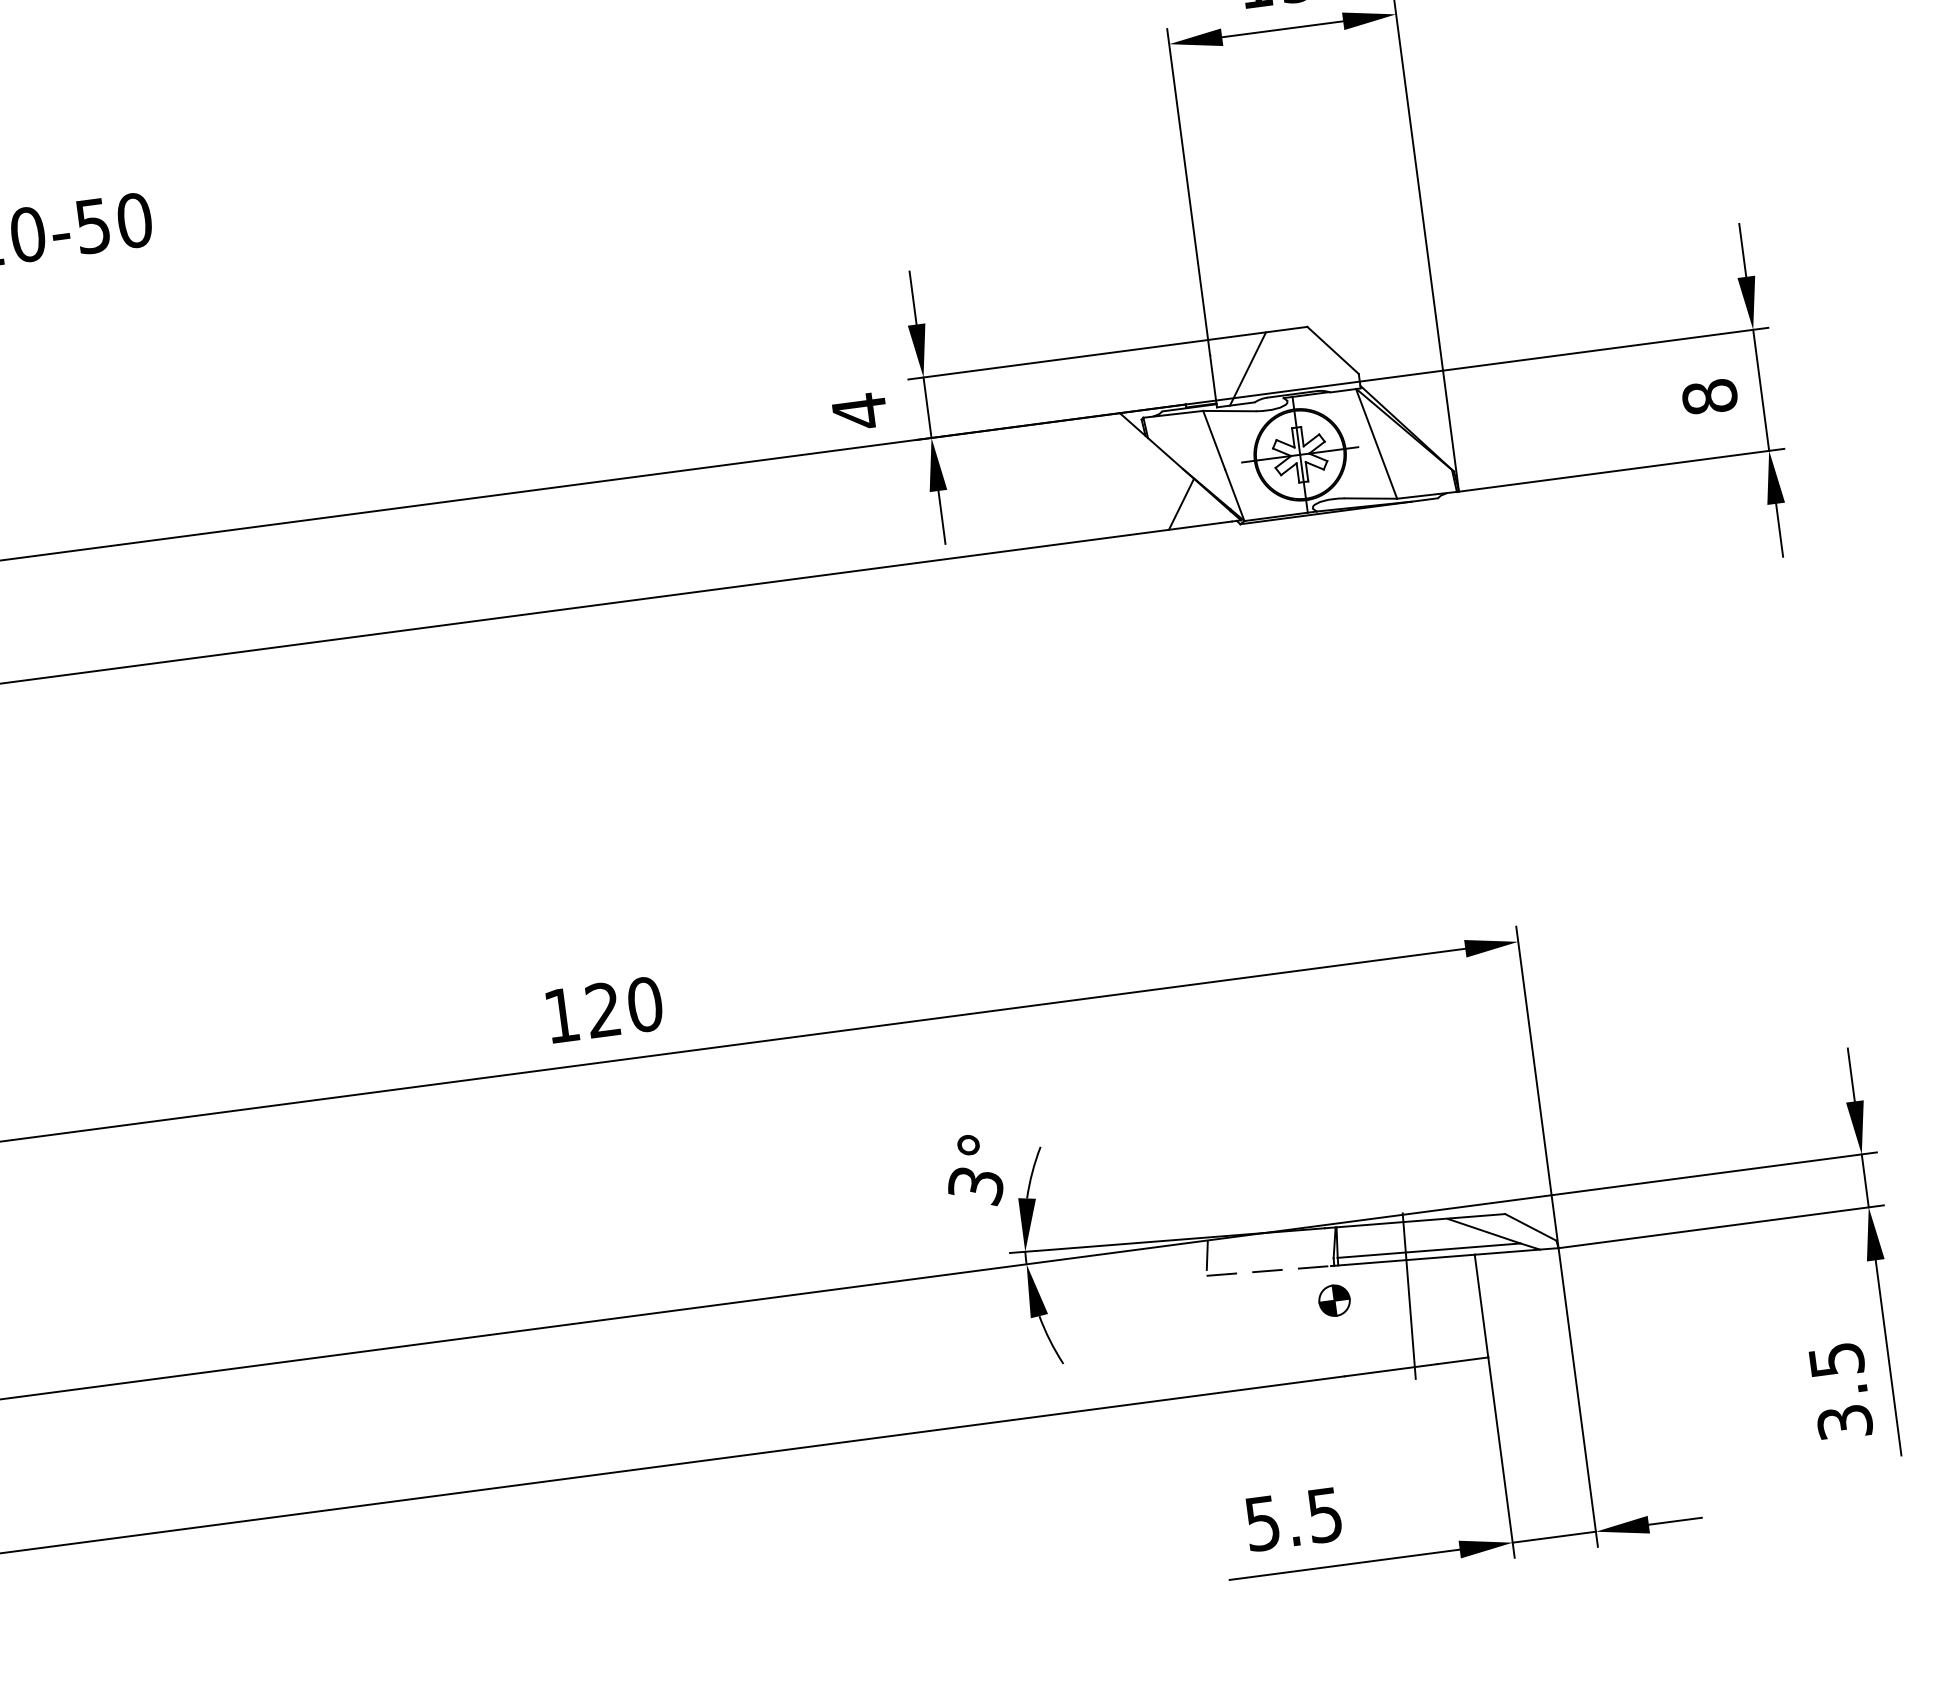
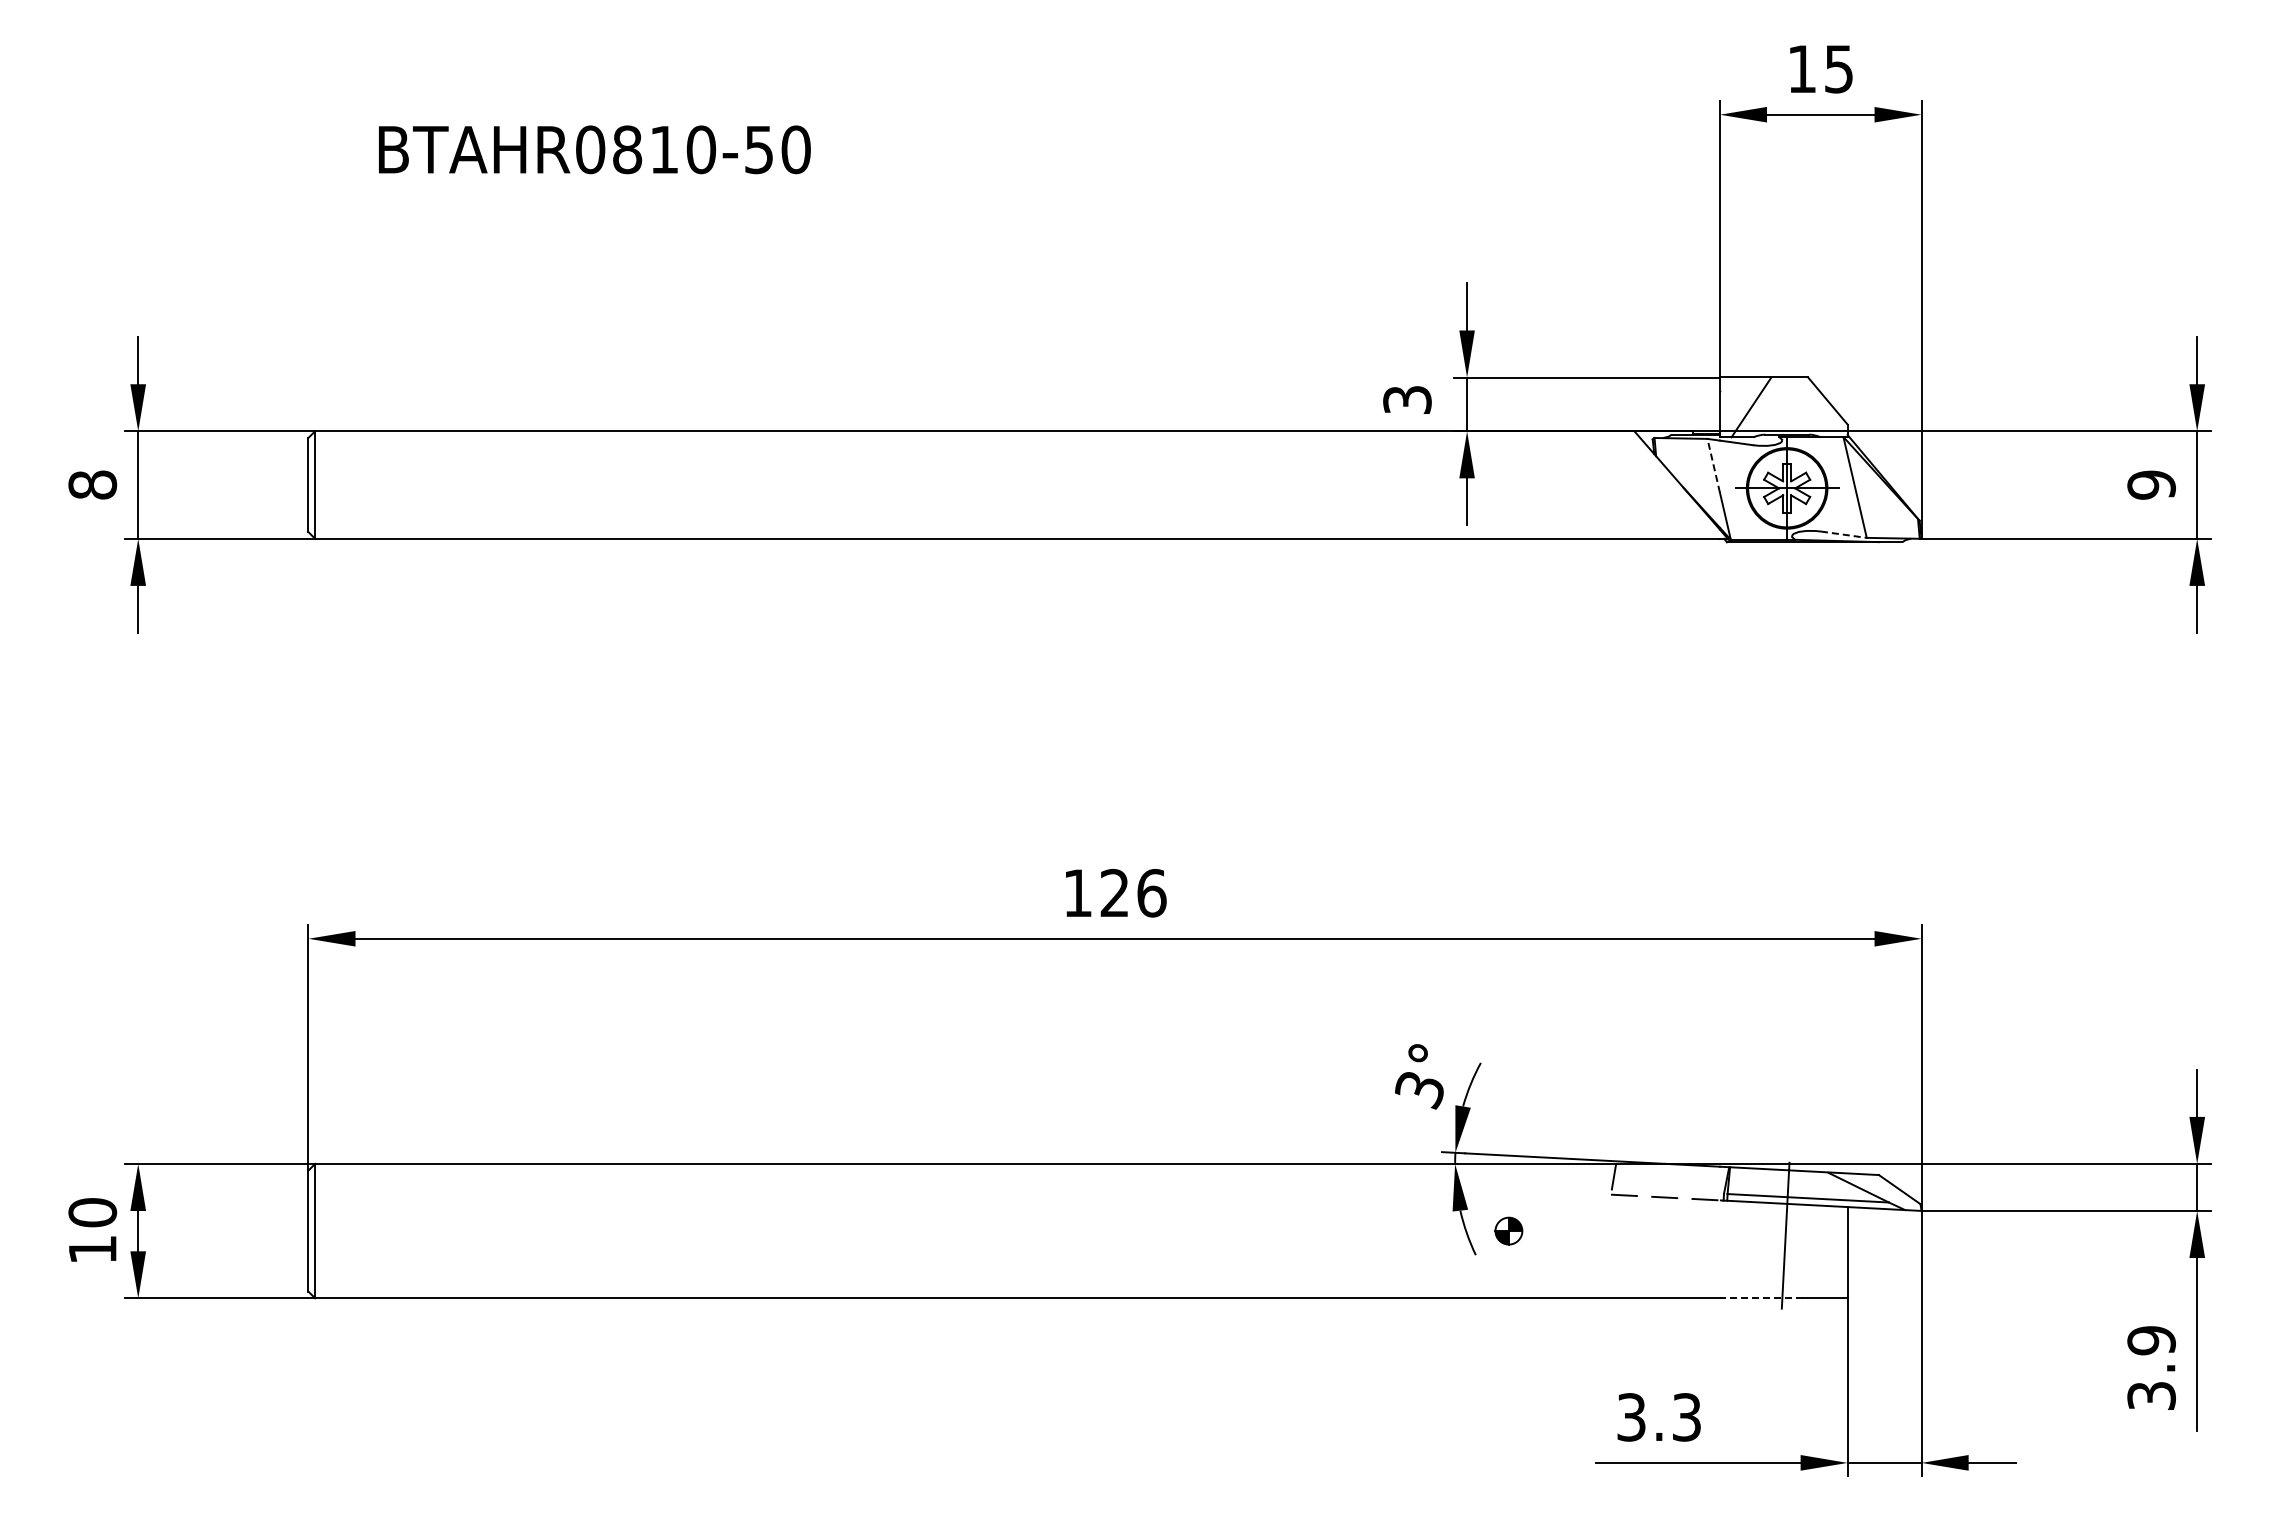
text: (1709, 396) -> (2151, 484), 8 -> 9
text: (859, 411) -> (1407, 399), 4 -> 3
line: (1213, 439) -> (1713, 465), solid -> dashed
line: (1371, 498) -> (1844, 534), solid -> dashed
line: (1181, 503) -> (1677, 517), removed
text: (644, 1003) -> (1151, 892), 120 -> 126
part: (1334, 1300) -> (1508, 1230), moved
text: (1836, 1359) -> (2151, 1340), 3.5 -> 3.9
line: (1390, 1370) -> (1760, 1298), solid -> dashed
text: (1294, 1519) -> (1659, 1417), 5.5 -> 3.3

